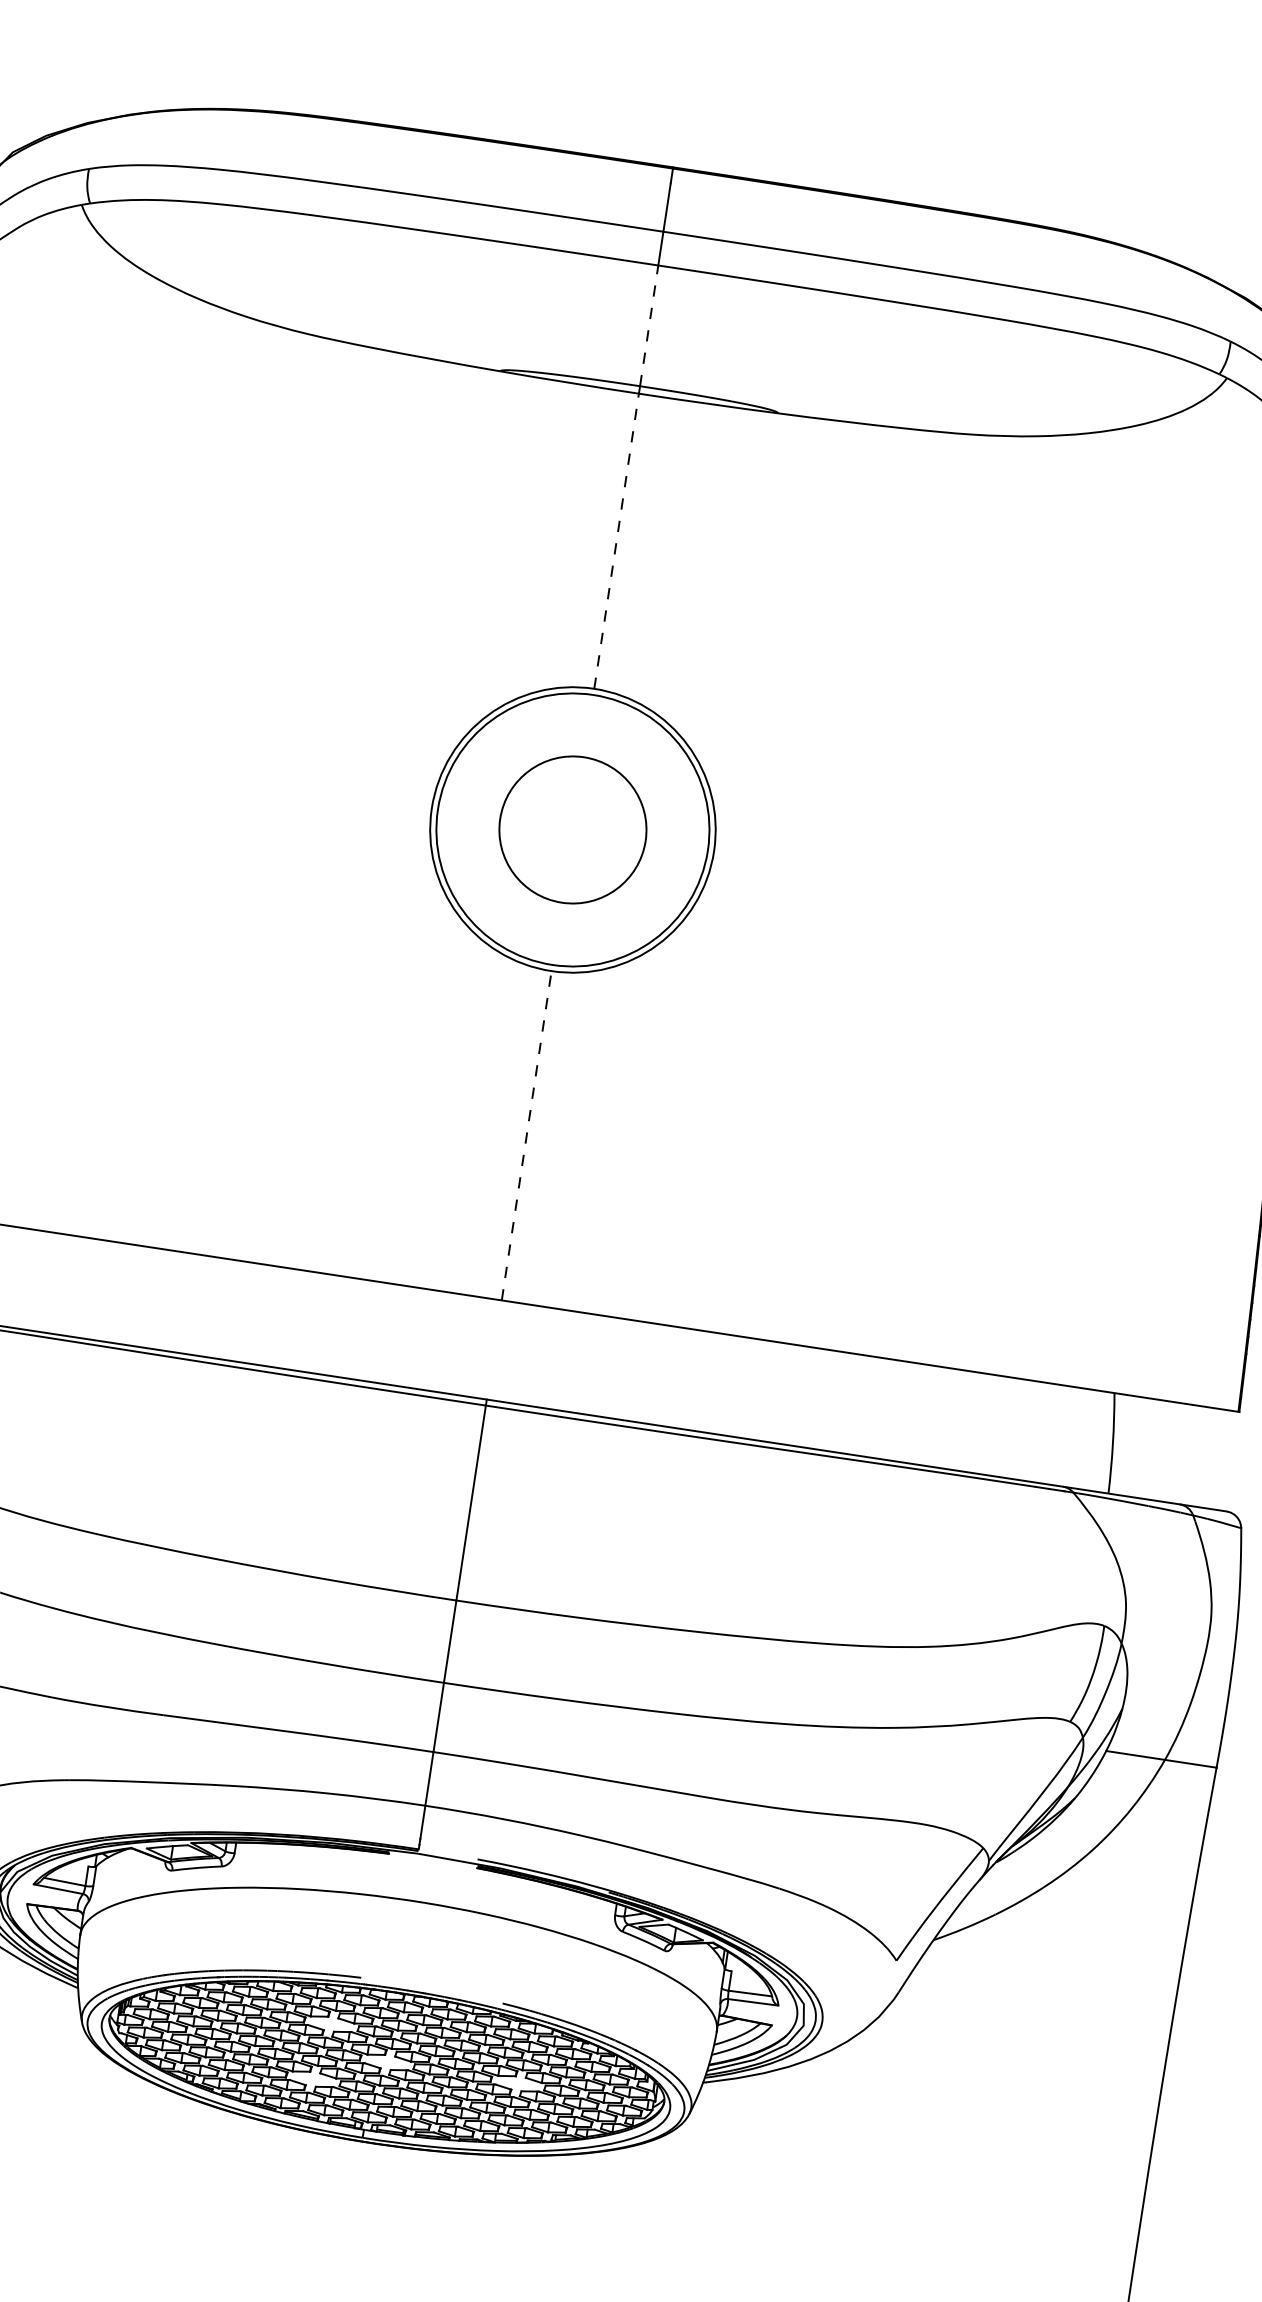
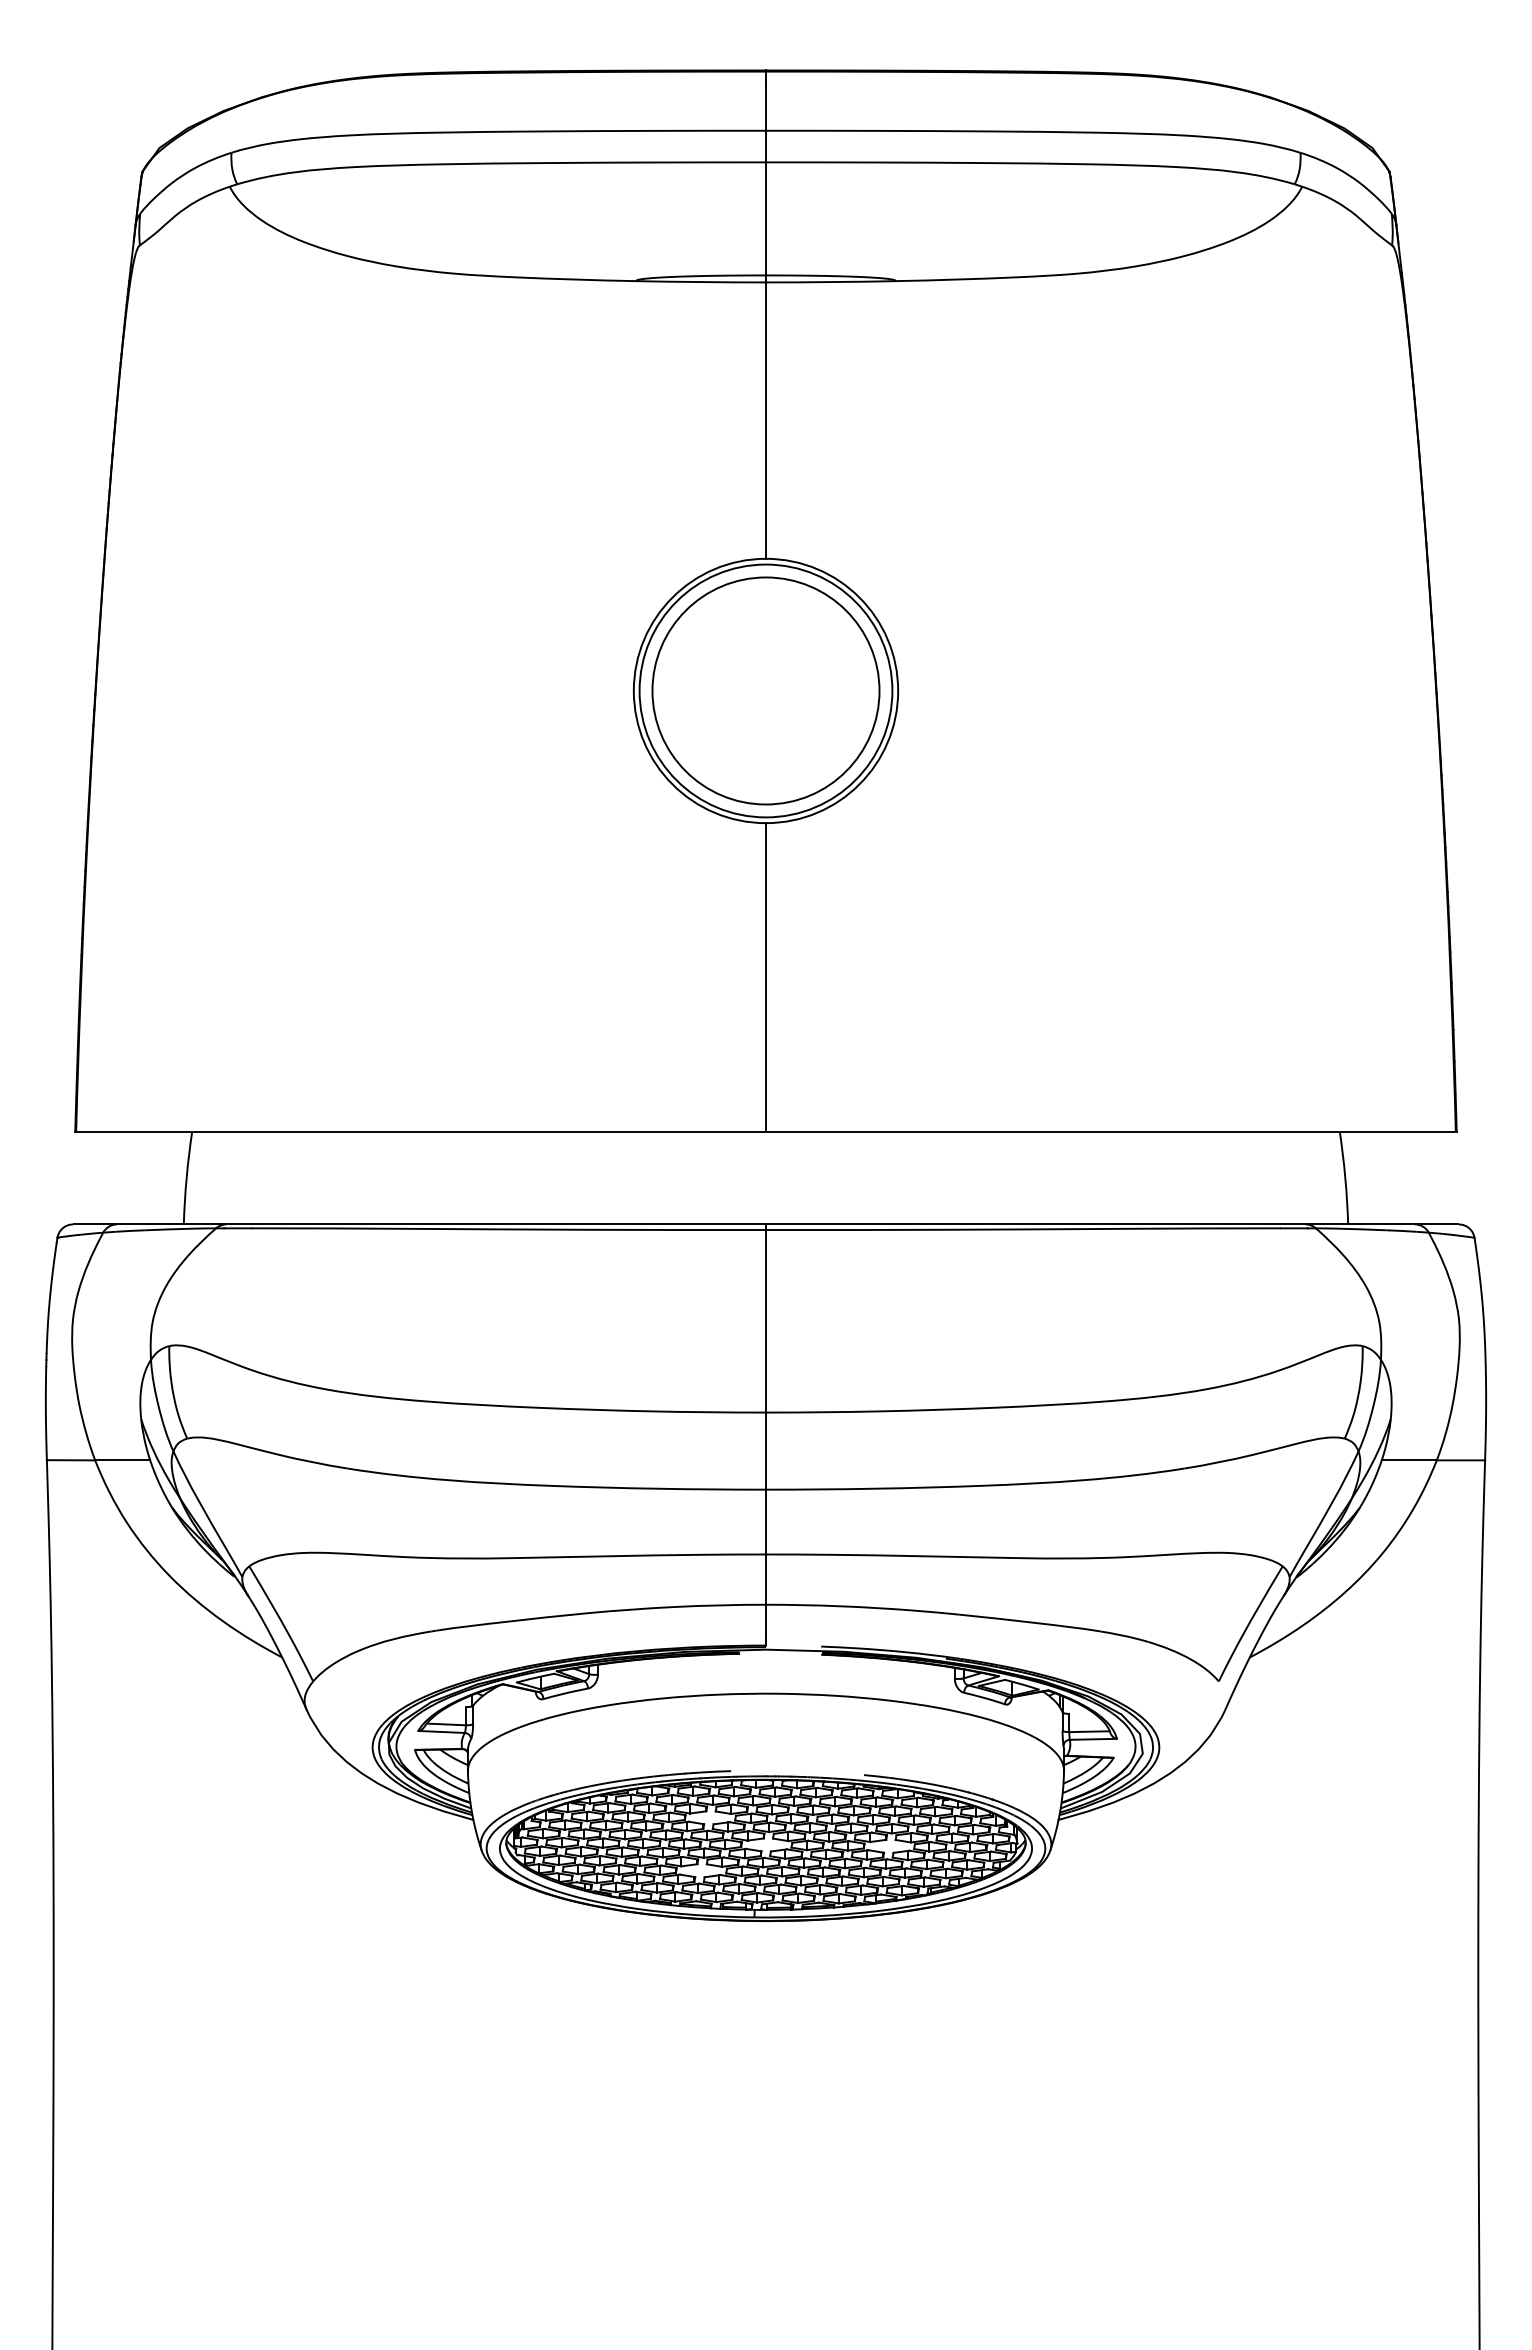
line: (649, 325) -> (766, 218), dashed -> solid
line: (617, 541) -> (766, 420), dashed -> solid
circle: (572, 829) -> (765, 690), size x1.67
line: (527, 1134) -> (766, 976), dashed -> solid

